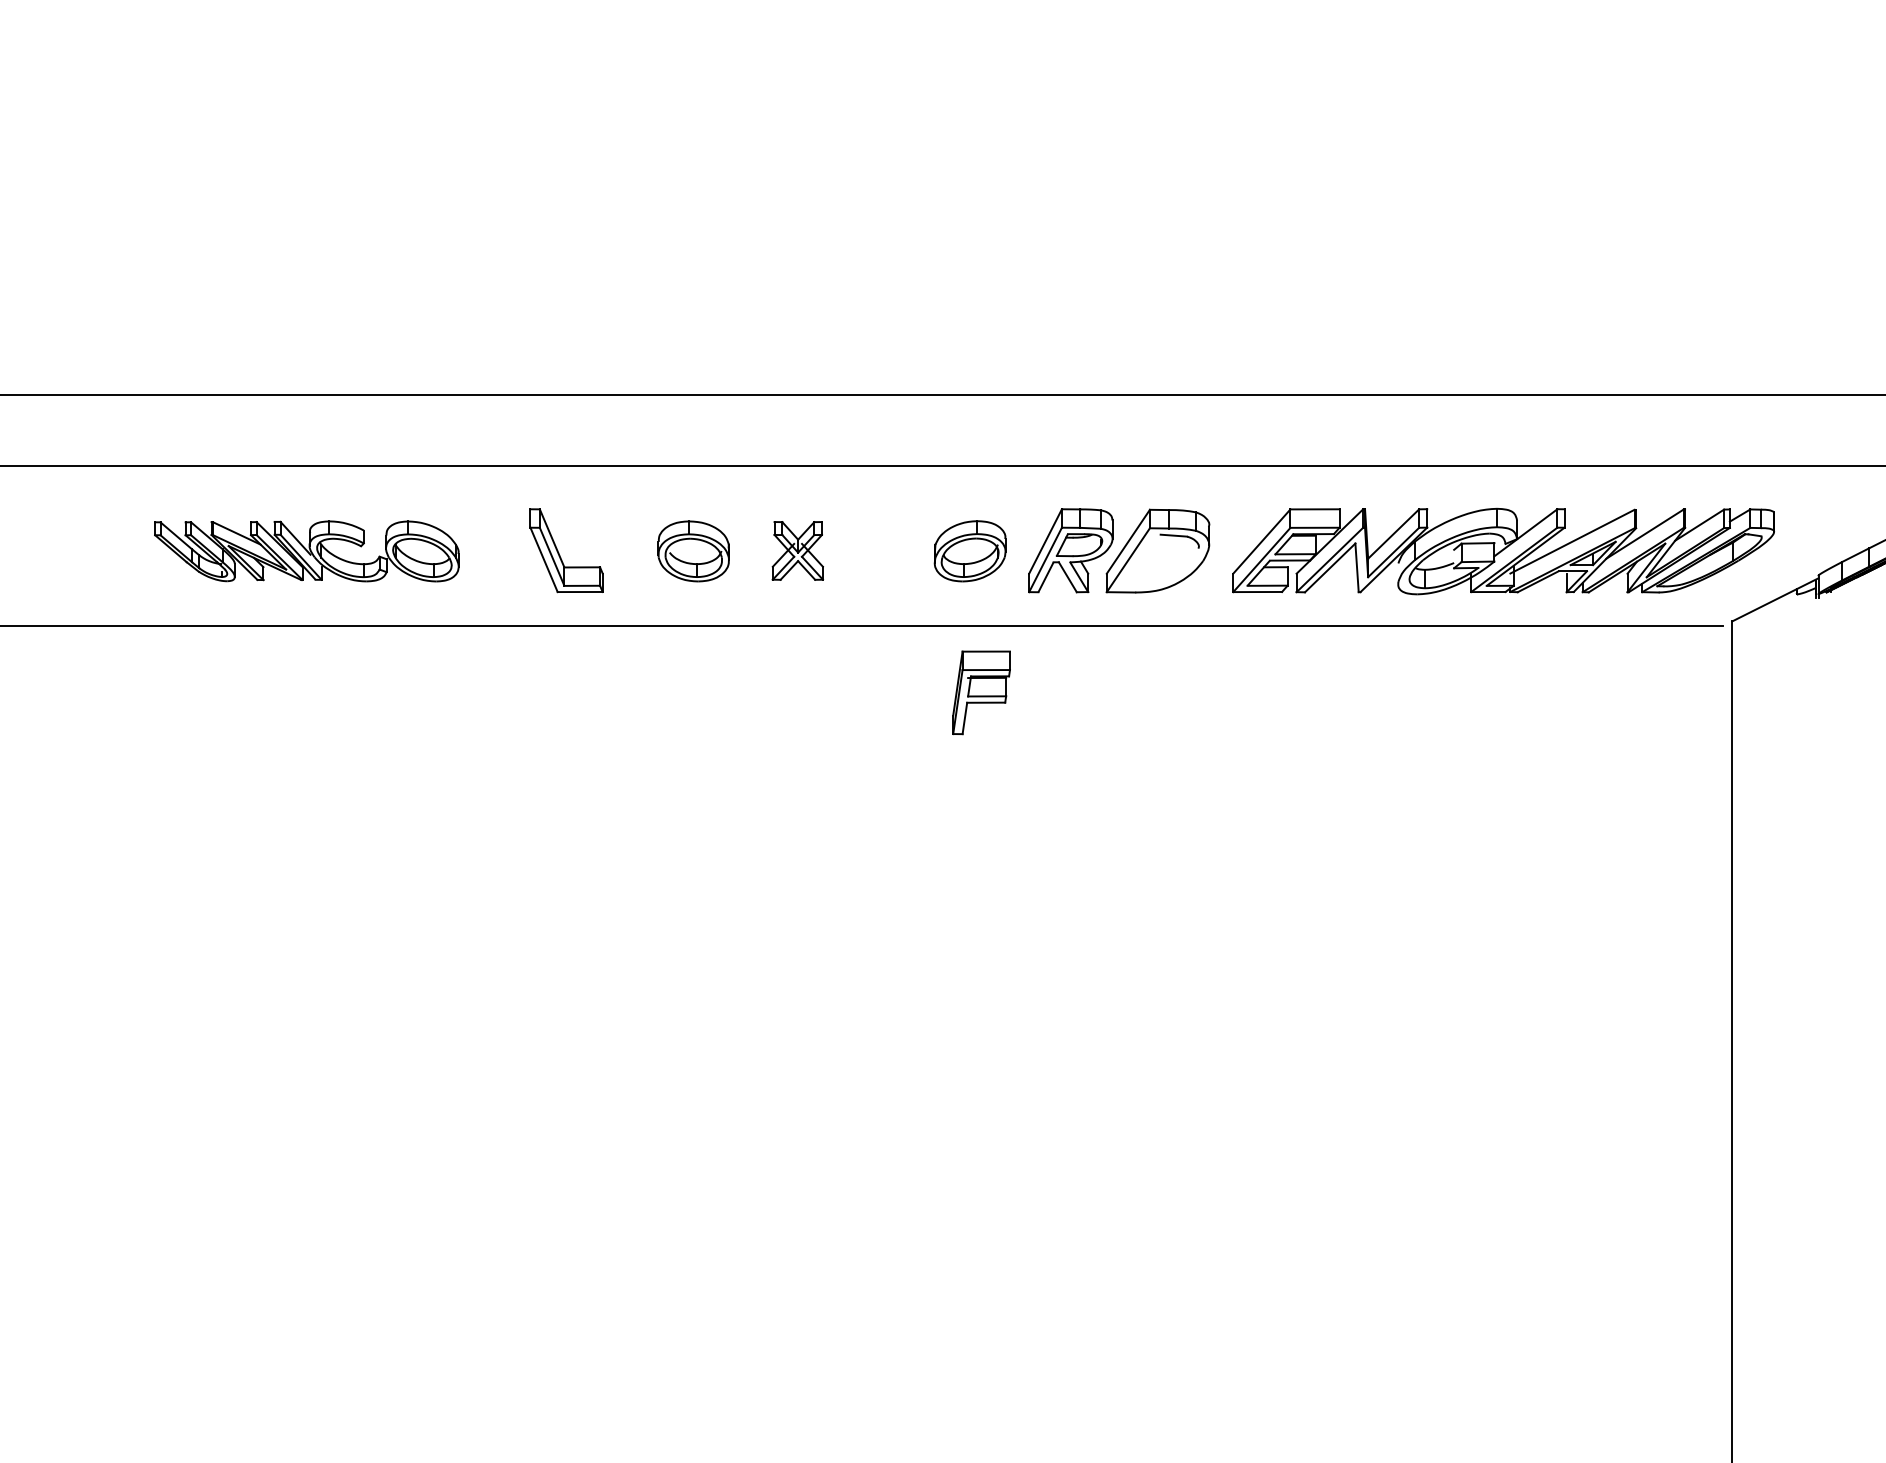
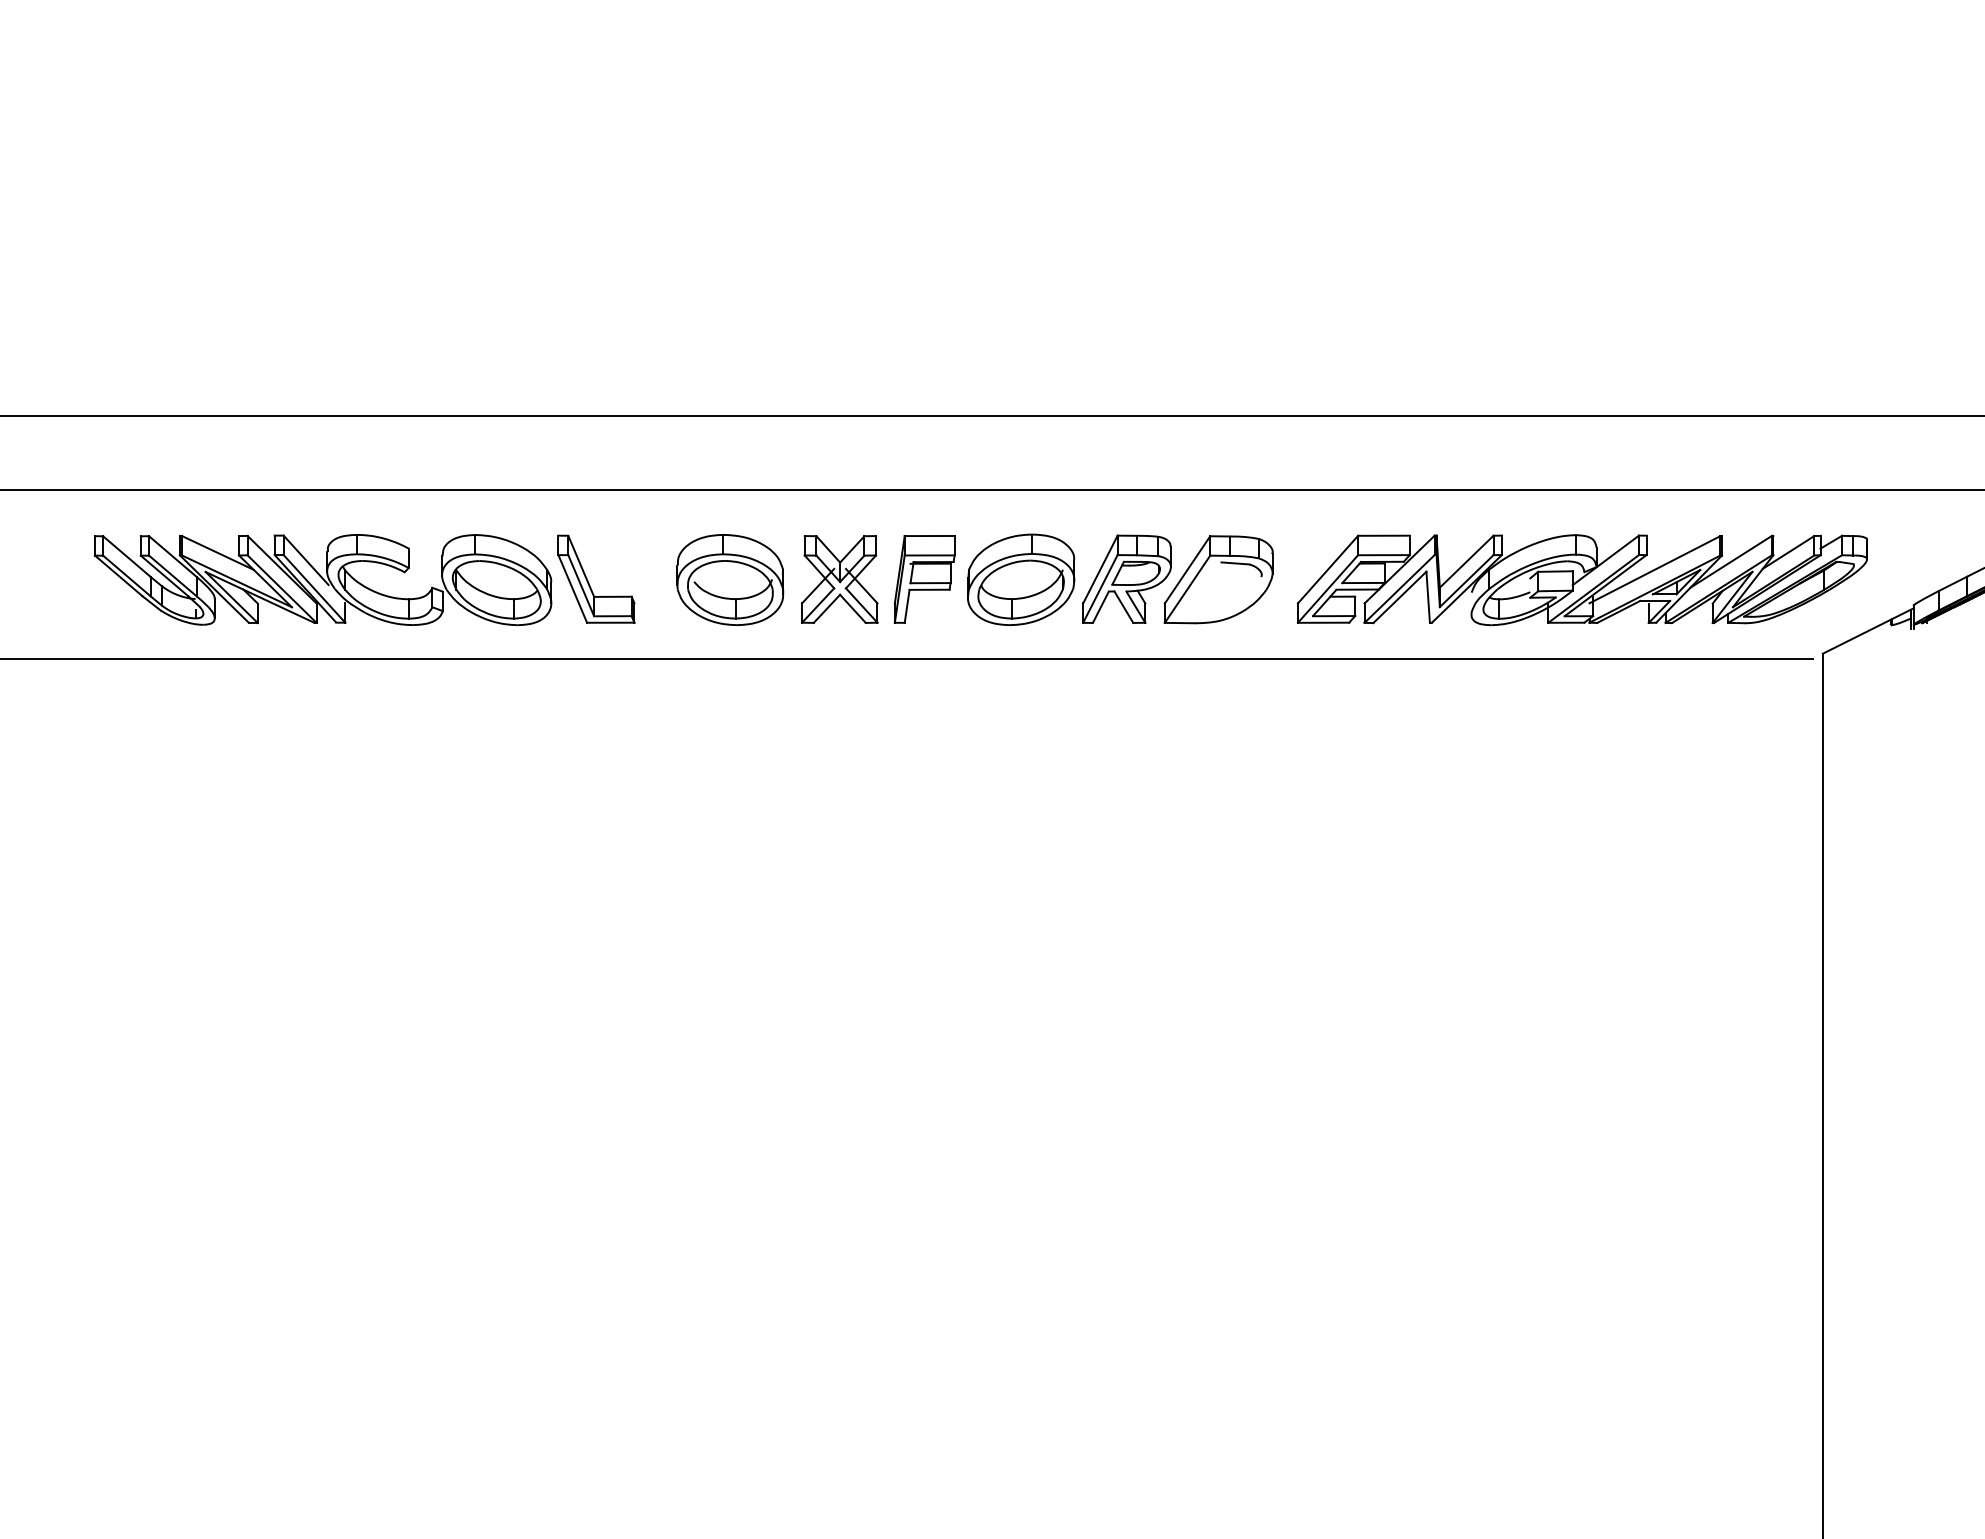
part: (797, 550) -> (839, 579), size x1.43
part: (306, 551) -> (322, 580), size x1.43
part: (693, 551) -> (729, 580), size x1.43
part: (969, 551) -> (1020, 580), size x1.43
part: (981, 692) -> (924, 579), moved

